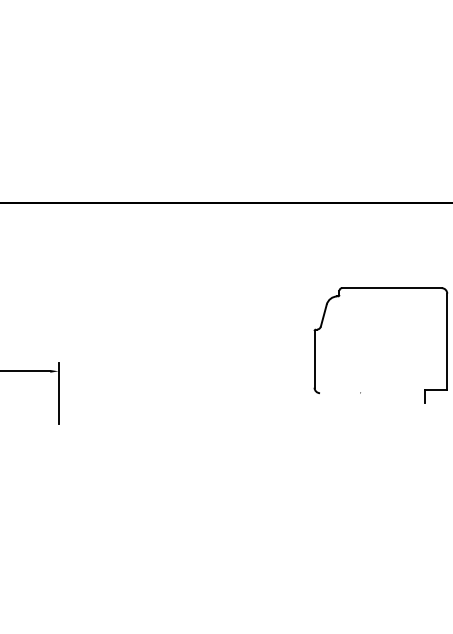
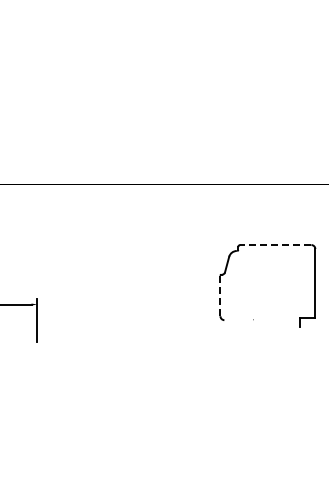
line: (391, 288) -> (275, 245), solid -> dashed
line: (314, 360) -> (220, 296), solid -> dashed

